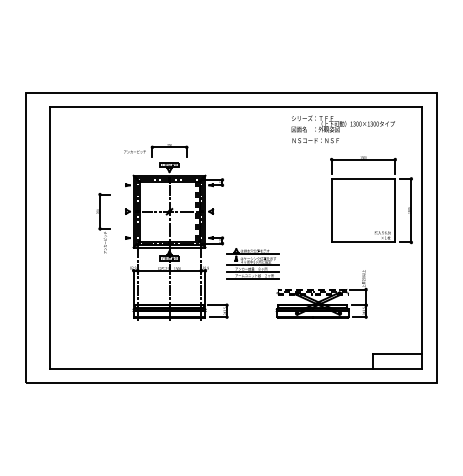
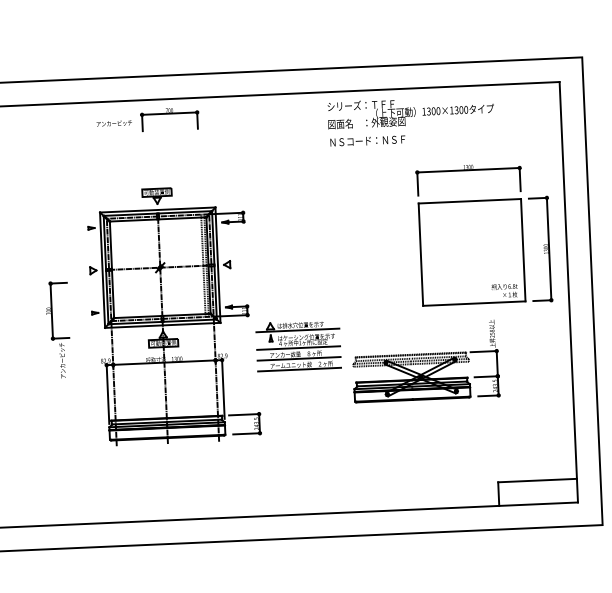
text: (342, 129) -> (409, 121), moved
part: (156, 150) -> (148, 119), moved
part: (103, 223) -> (58, 329), moved
part: (321, 294) -> (425, 362), moved

